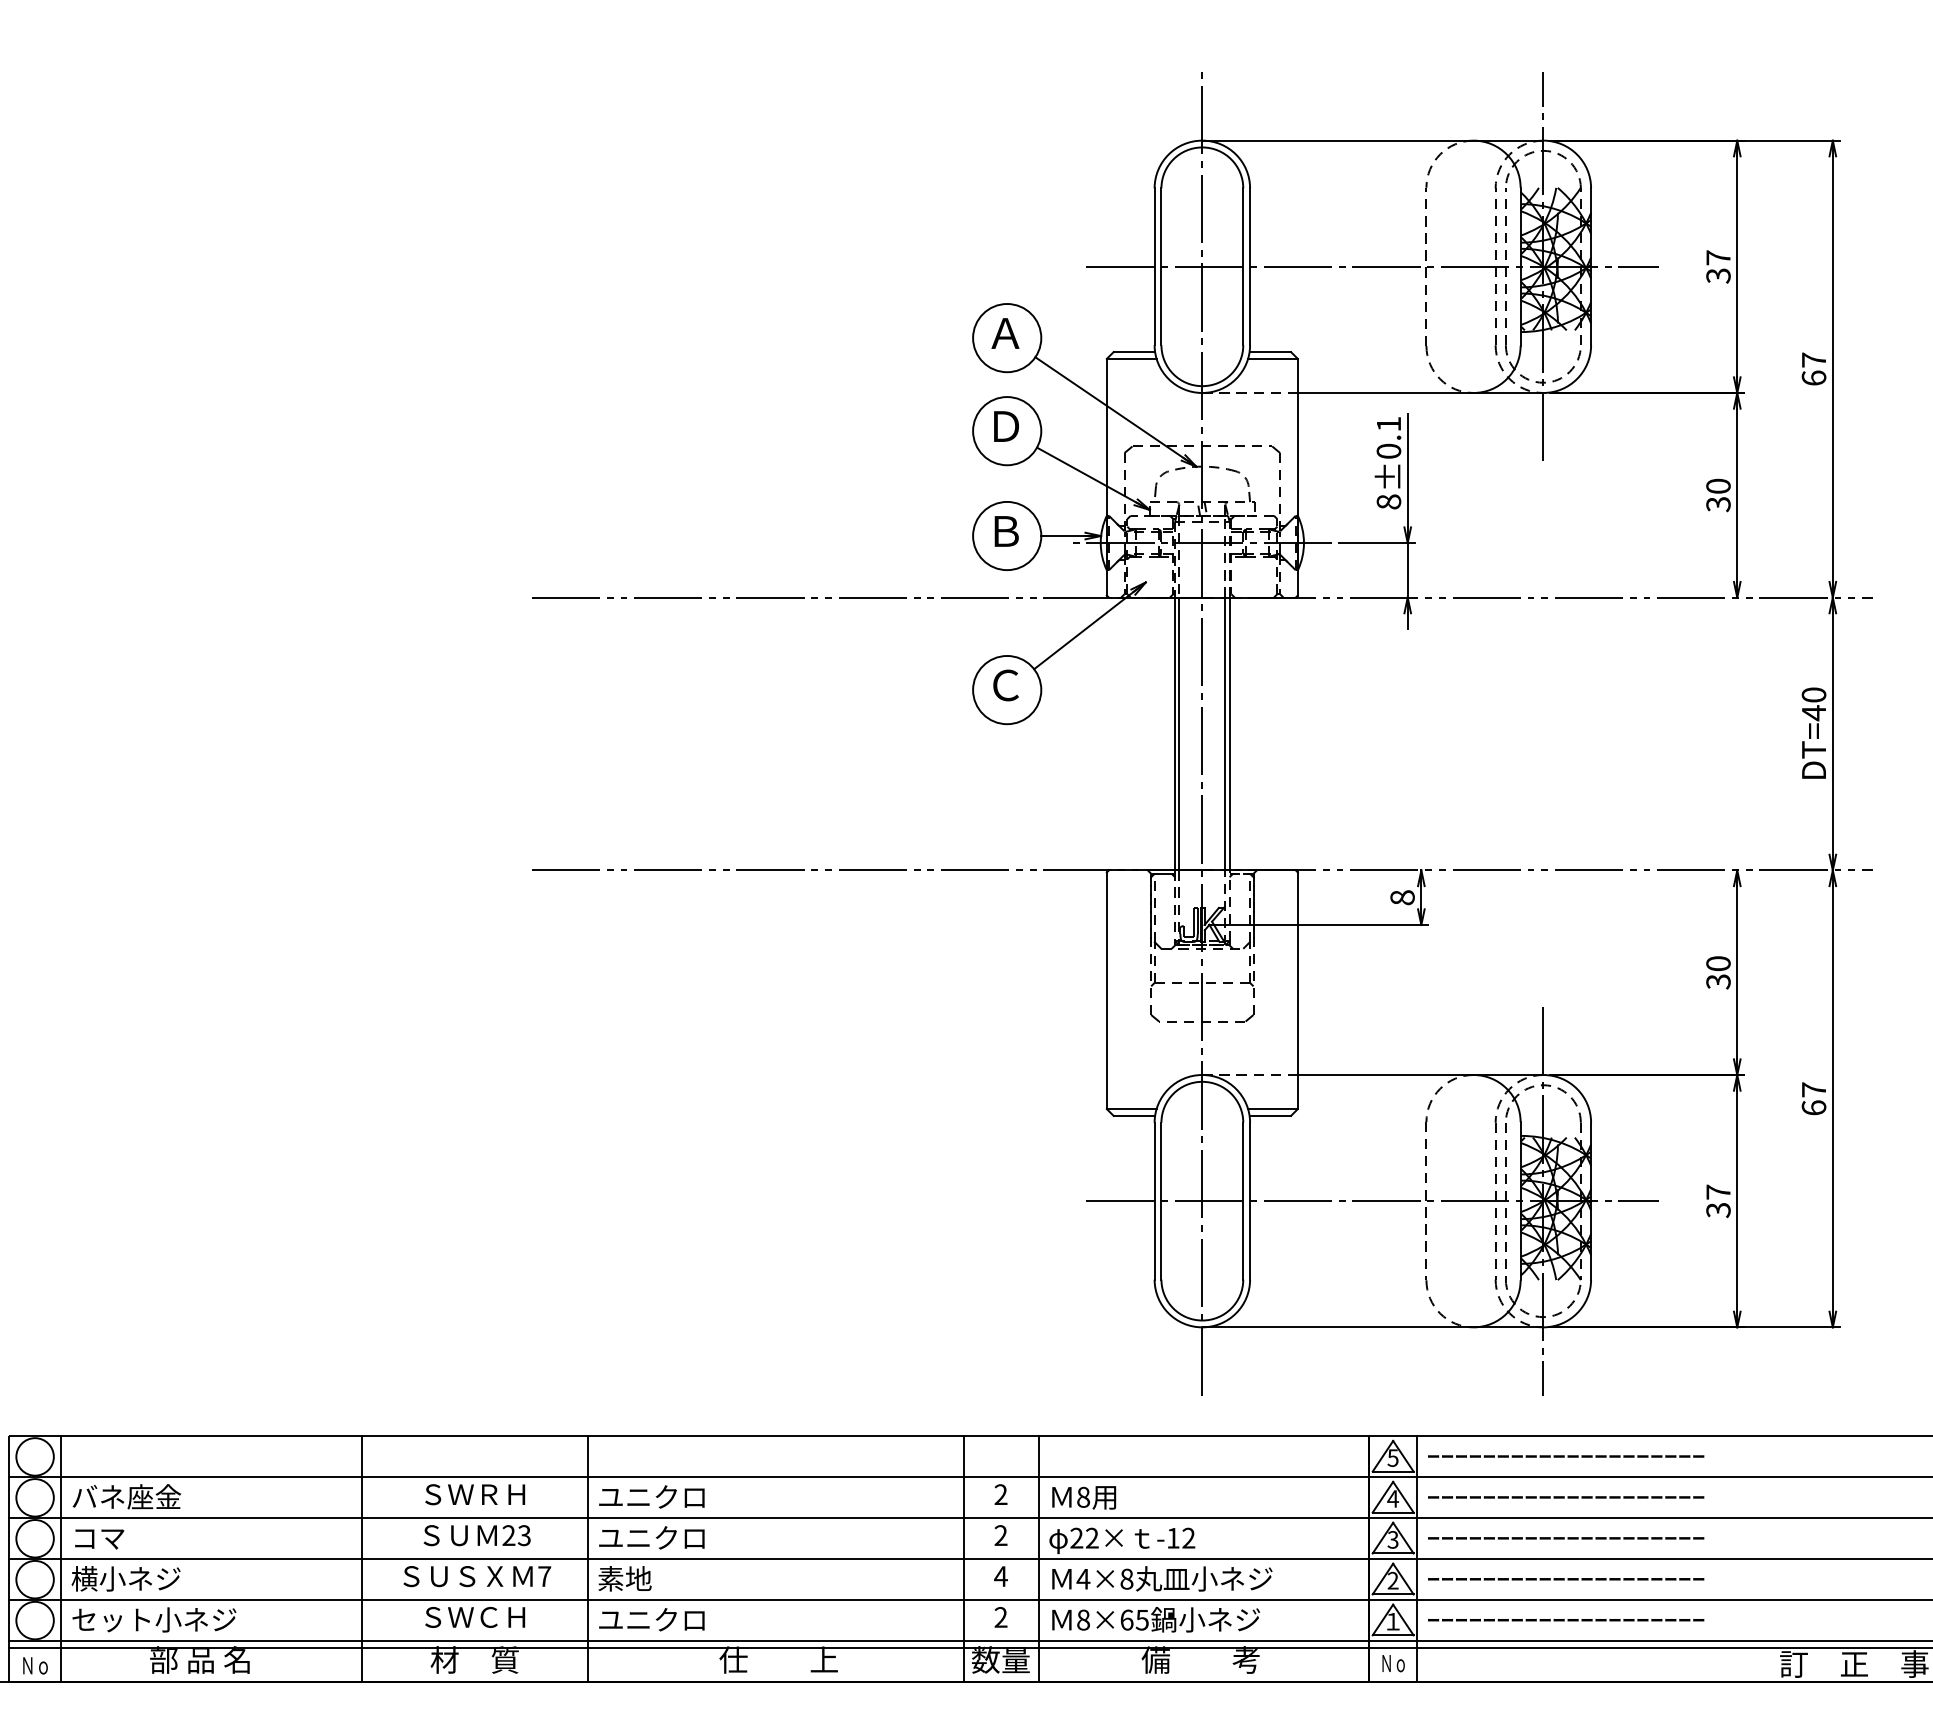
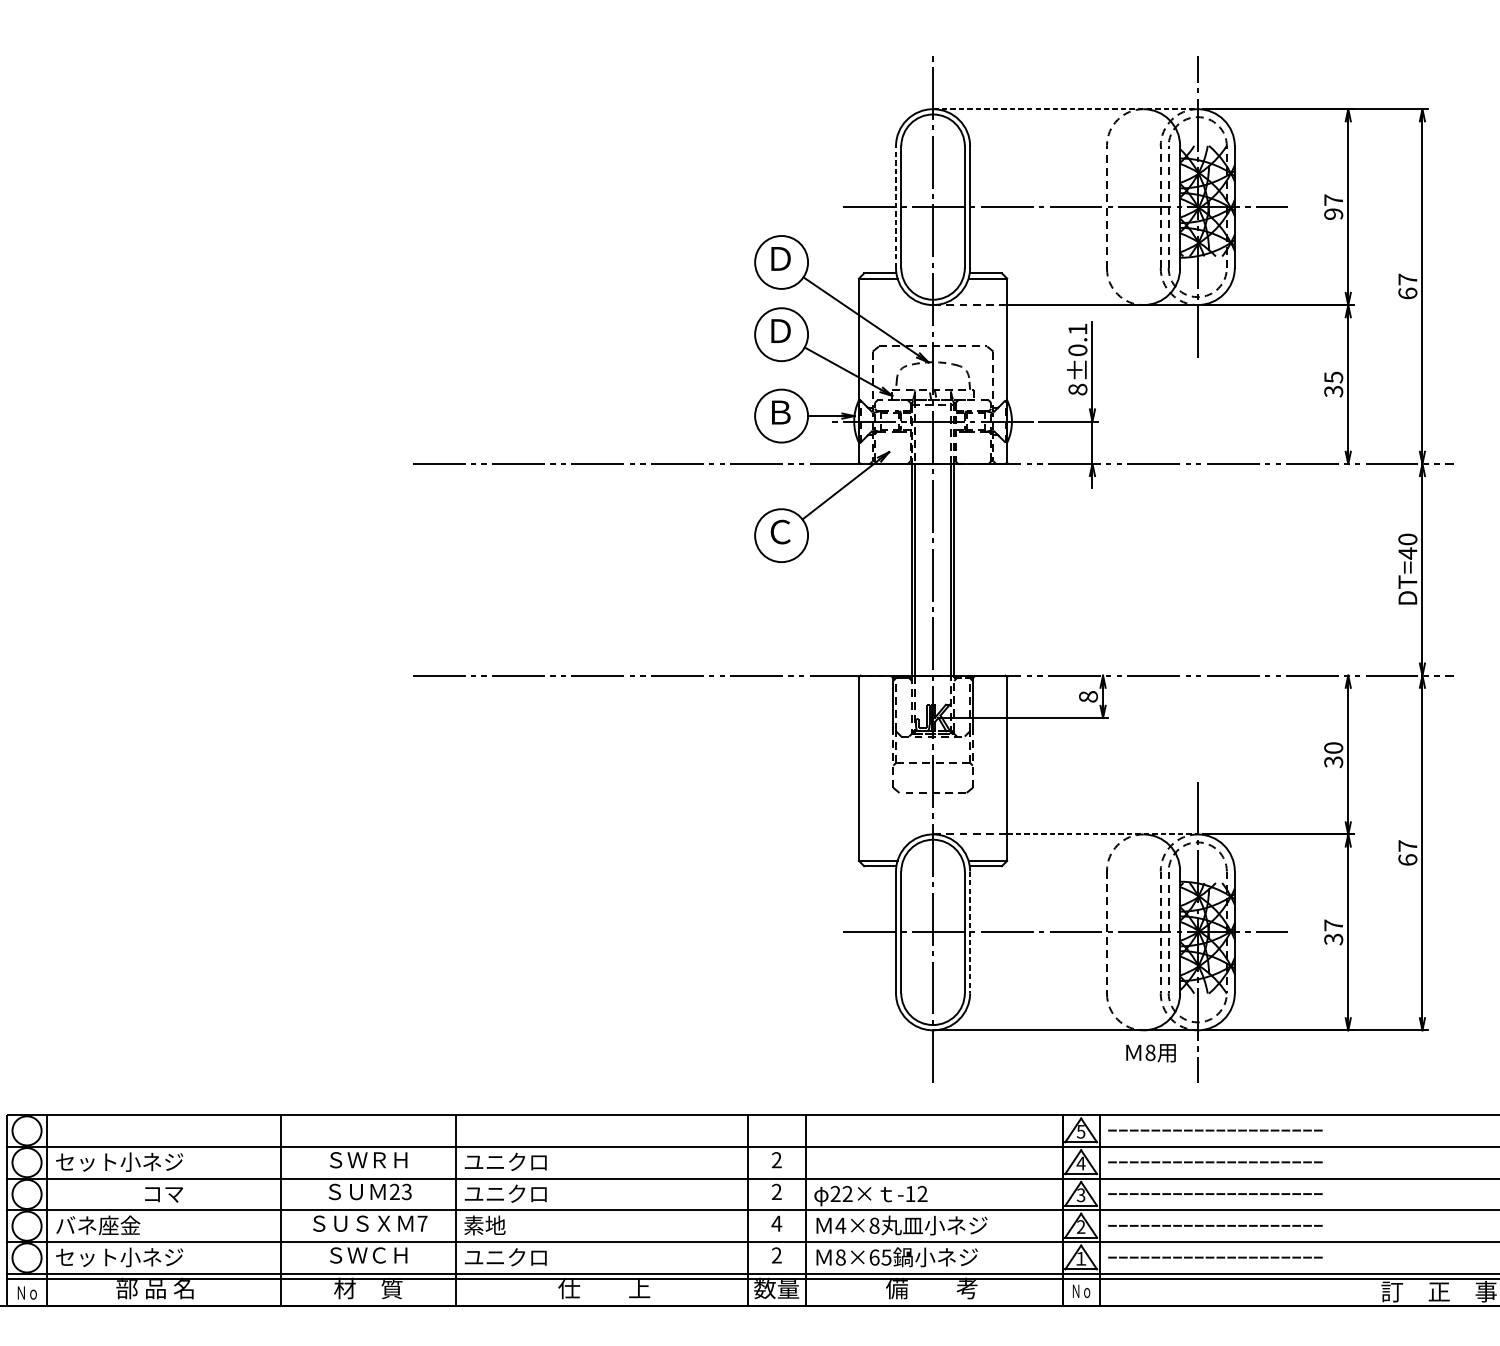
line: (1372, 140) -> (1065, 109), solid -> dashed
line: (1154, 266) -> (895, 206), solid -> dashed
text: (1718, 275) -> (1333, 213), 37 -> 97
text: (1005, 333) -> (780, 258), Ａ -> Ｄ
text: (1718, 486) -> (1333, 377), 30 -> 35
line: (1420, 1075) -> (1102, 834), solid -> dashed
line: (1250, 1201) -> (970, 932), solid -> dashed
text: (154, 1496) -> (119, 1161), バネ座金 -> セット小ネジ
text: (1084, 1497) -> (1151, 1052), moved
text: (99, 1539) -> (163, 1194), moved
text: (126, 1578) -> (97, 1225), 横小ネジ -> バネ座金

